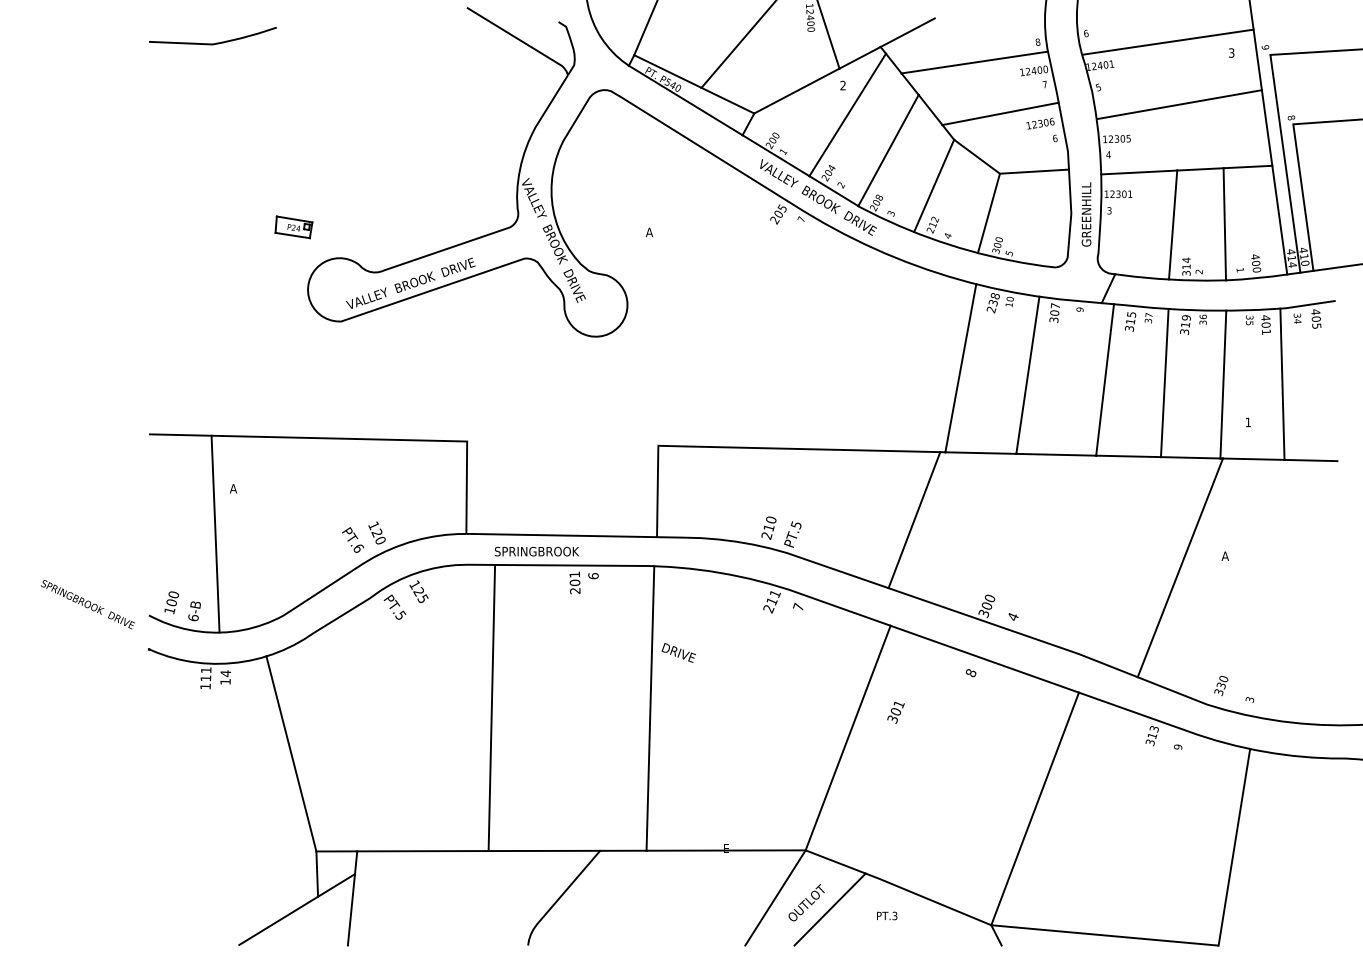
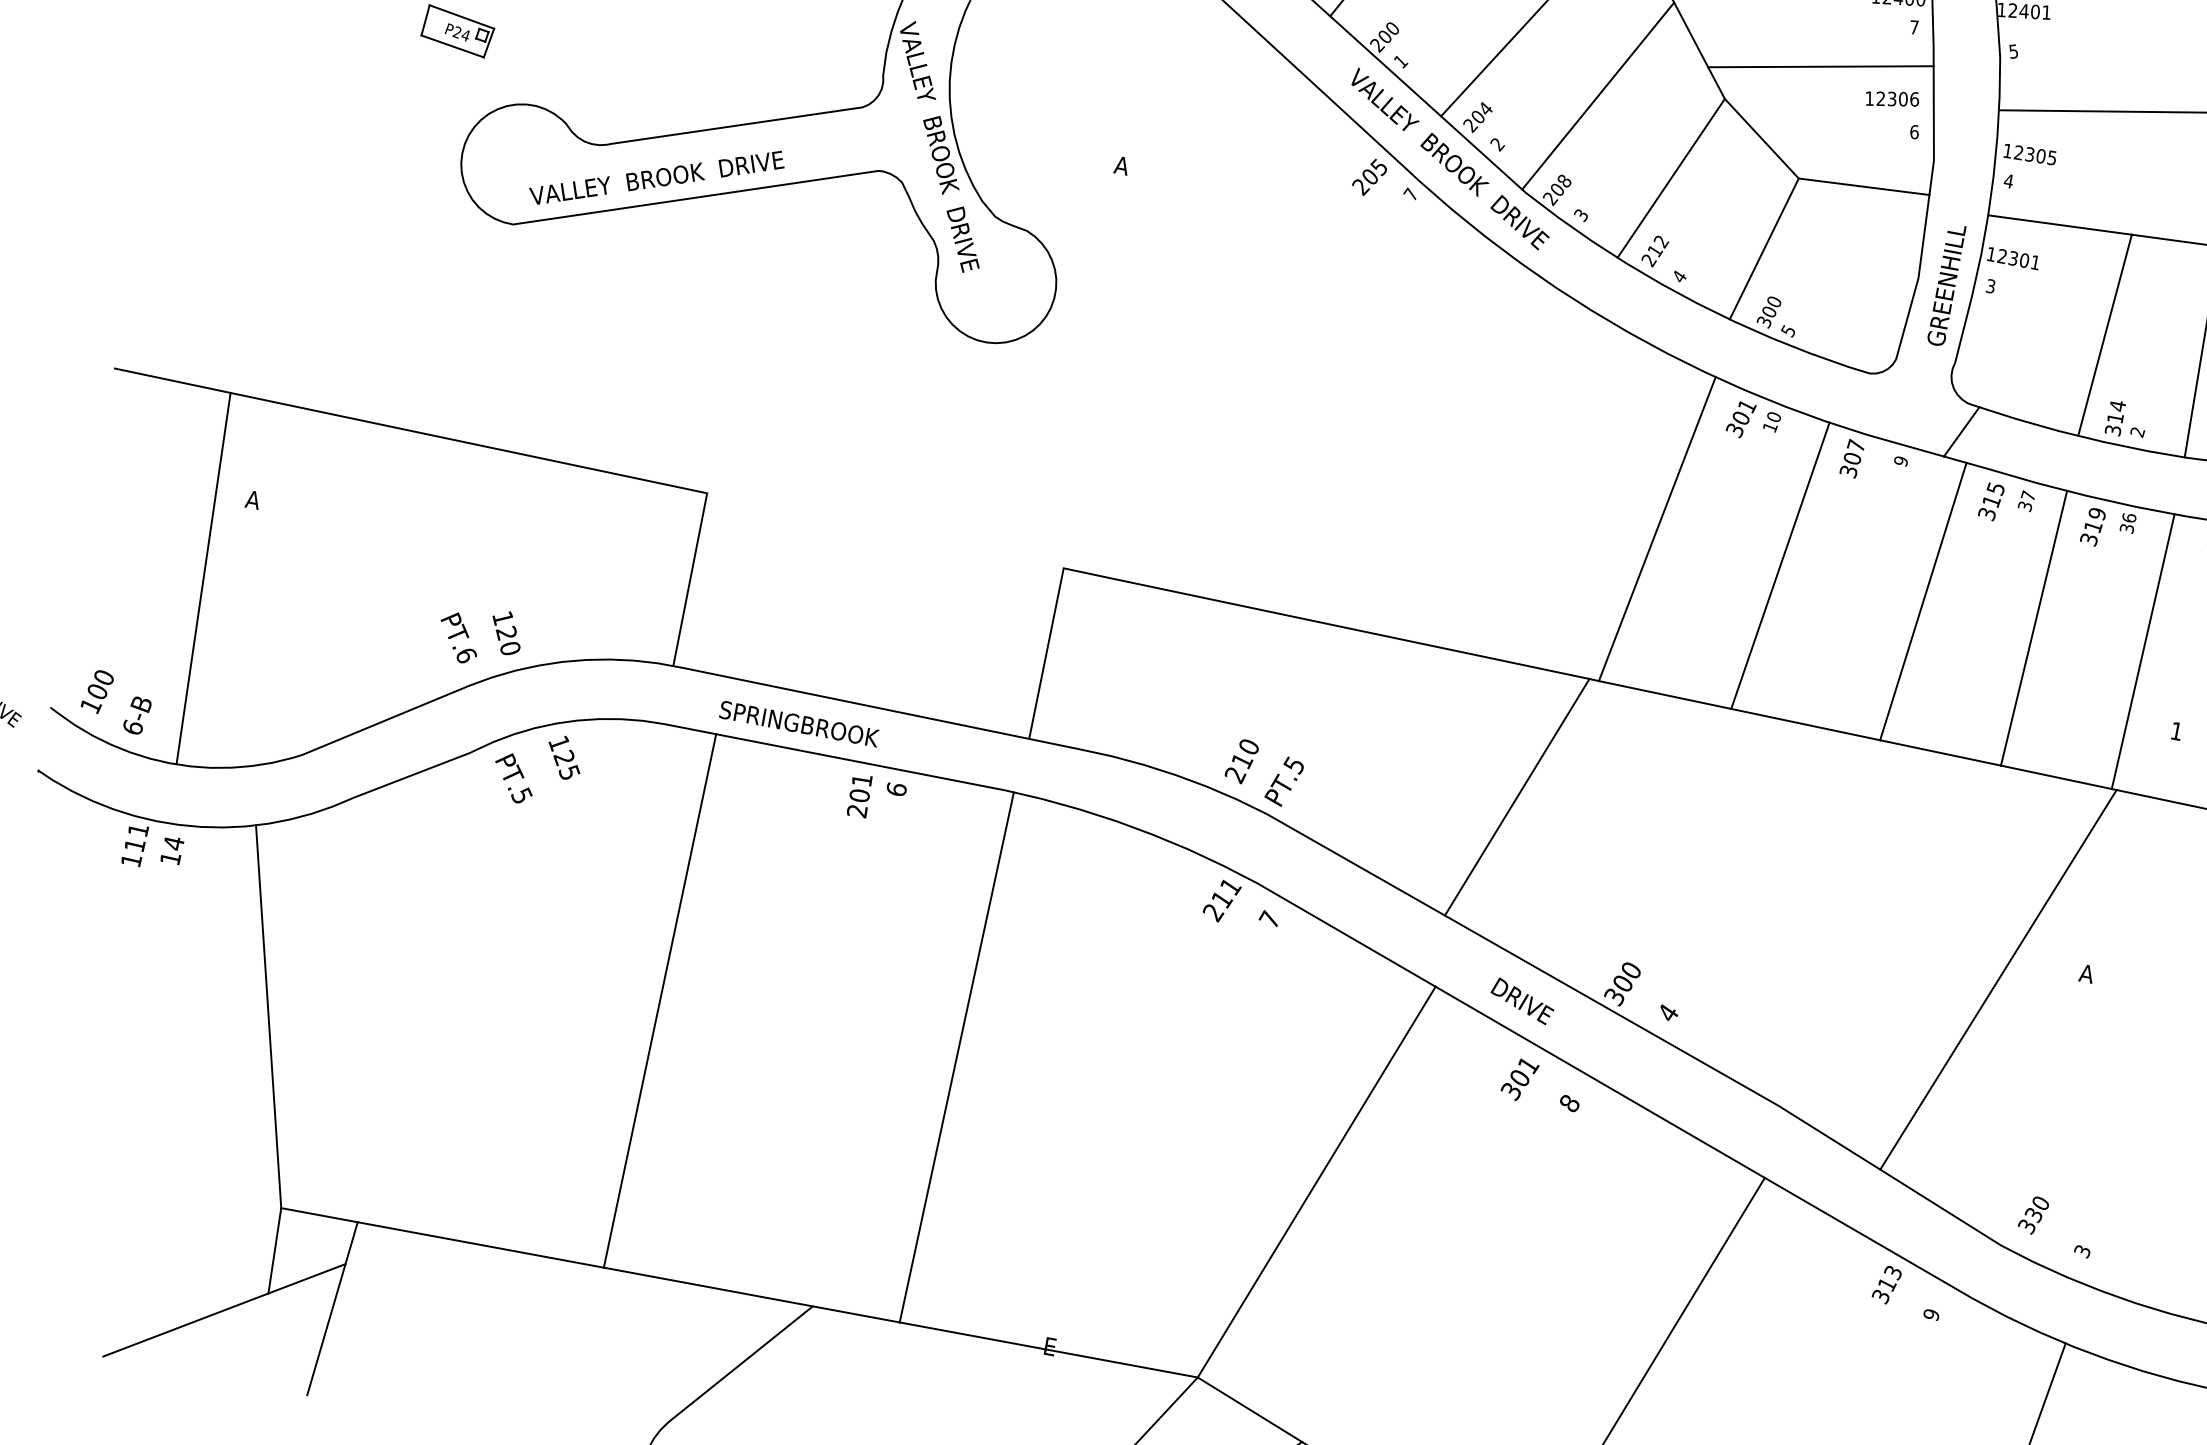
text: (993, 303) -> (1741, 419), 238 -> 301
text: (678, 652) -> (1521, 1000), moved
text: (895, 712) -> (1518, 1079), moved

